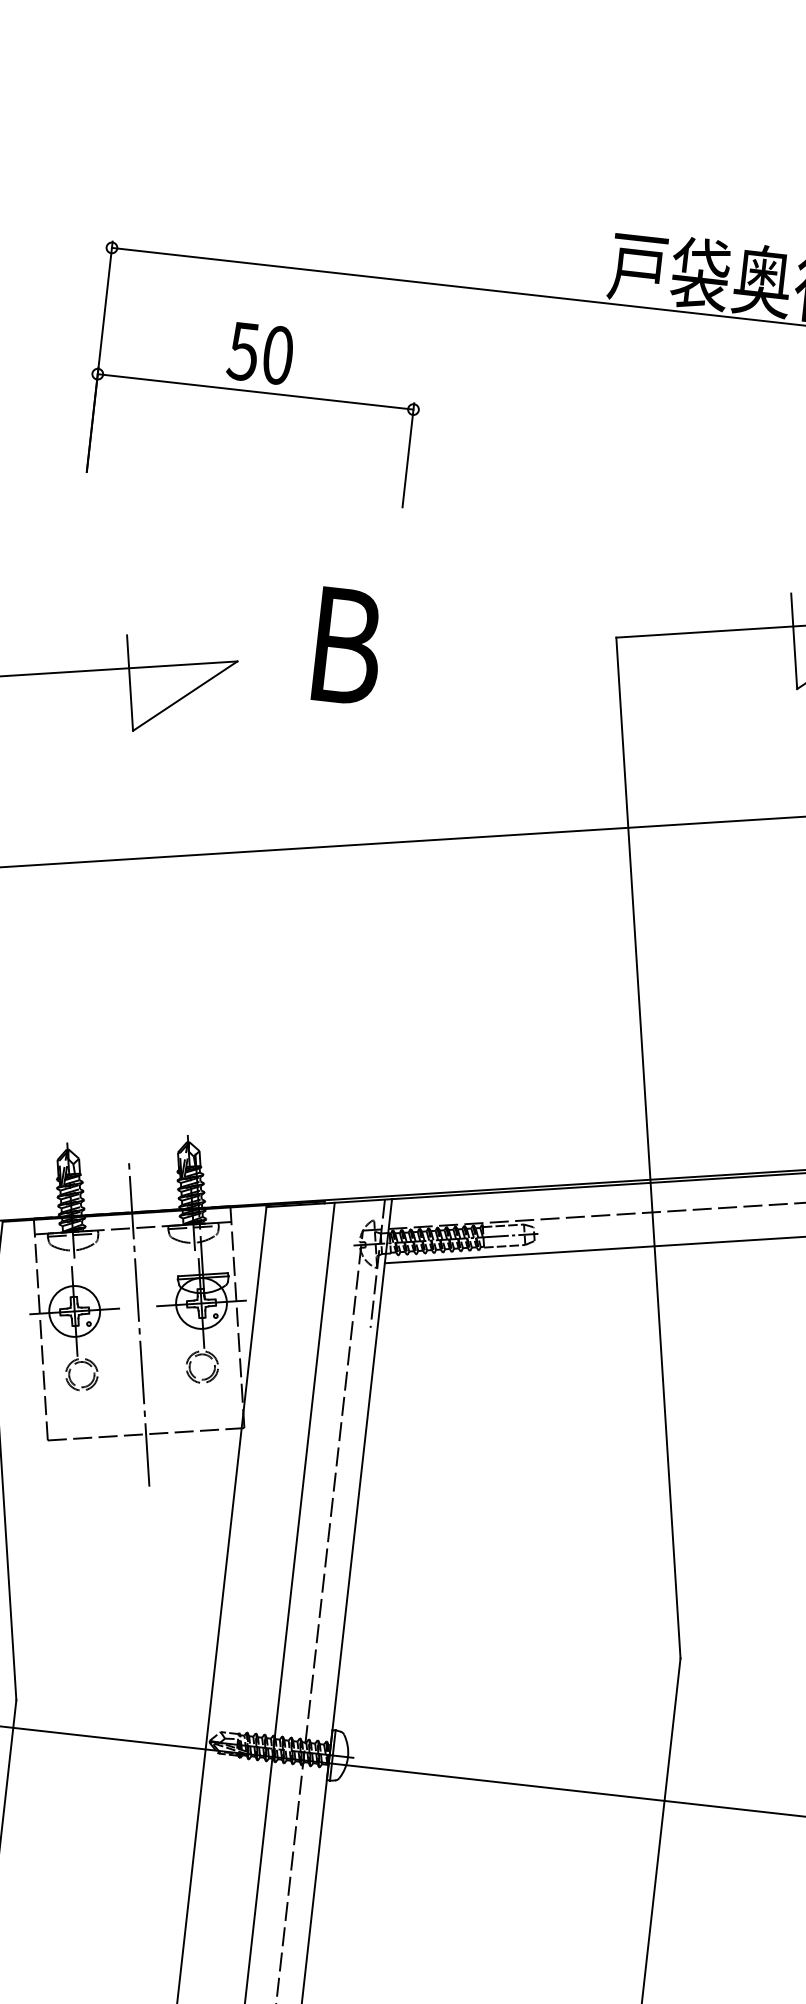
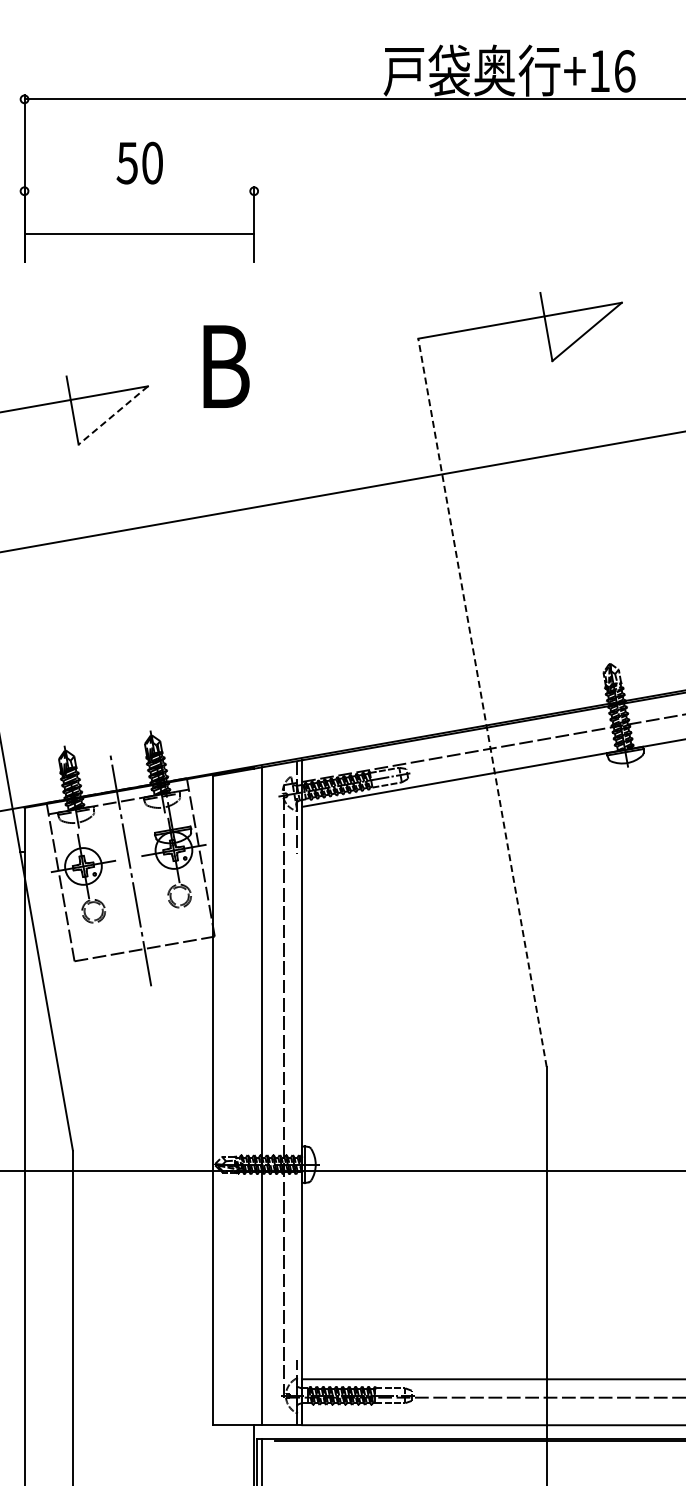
line: (255, 392) -> (139, 234), moved
line: (184, 696) -> (112, 415), solid -> dashed
line: (648, 1147) -> (482, 702), solid -> dashed

